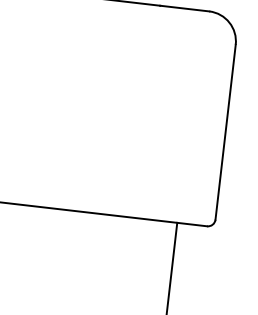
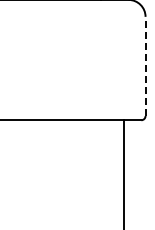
line: (225, 132) -> (145, 66), solid -> dashed

